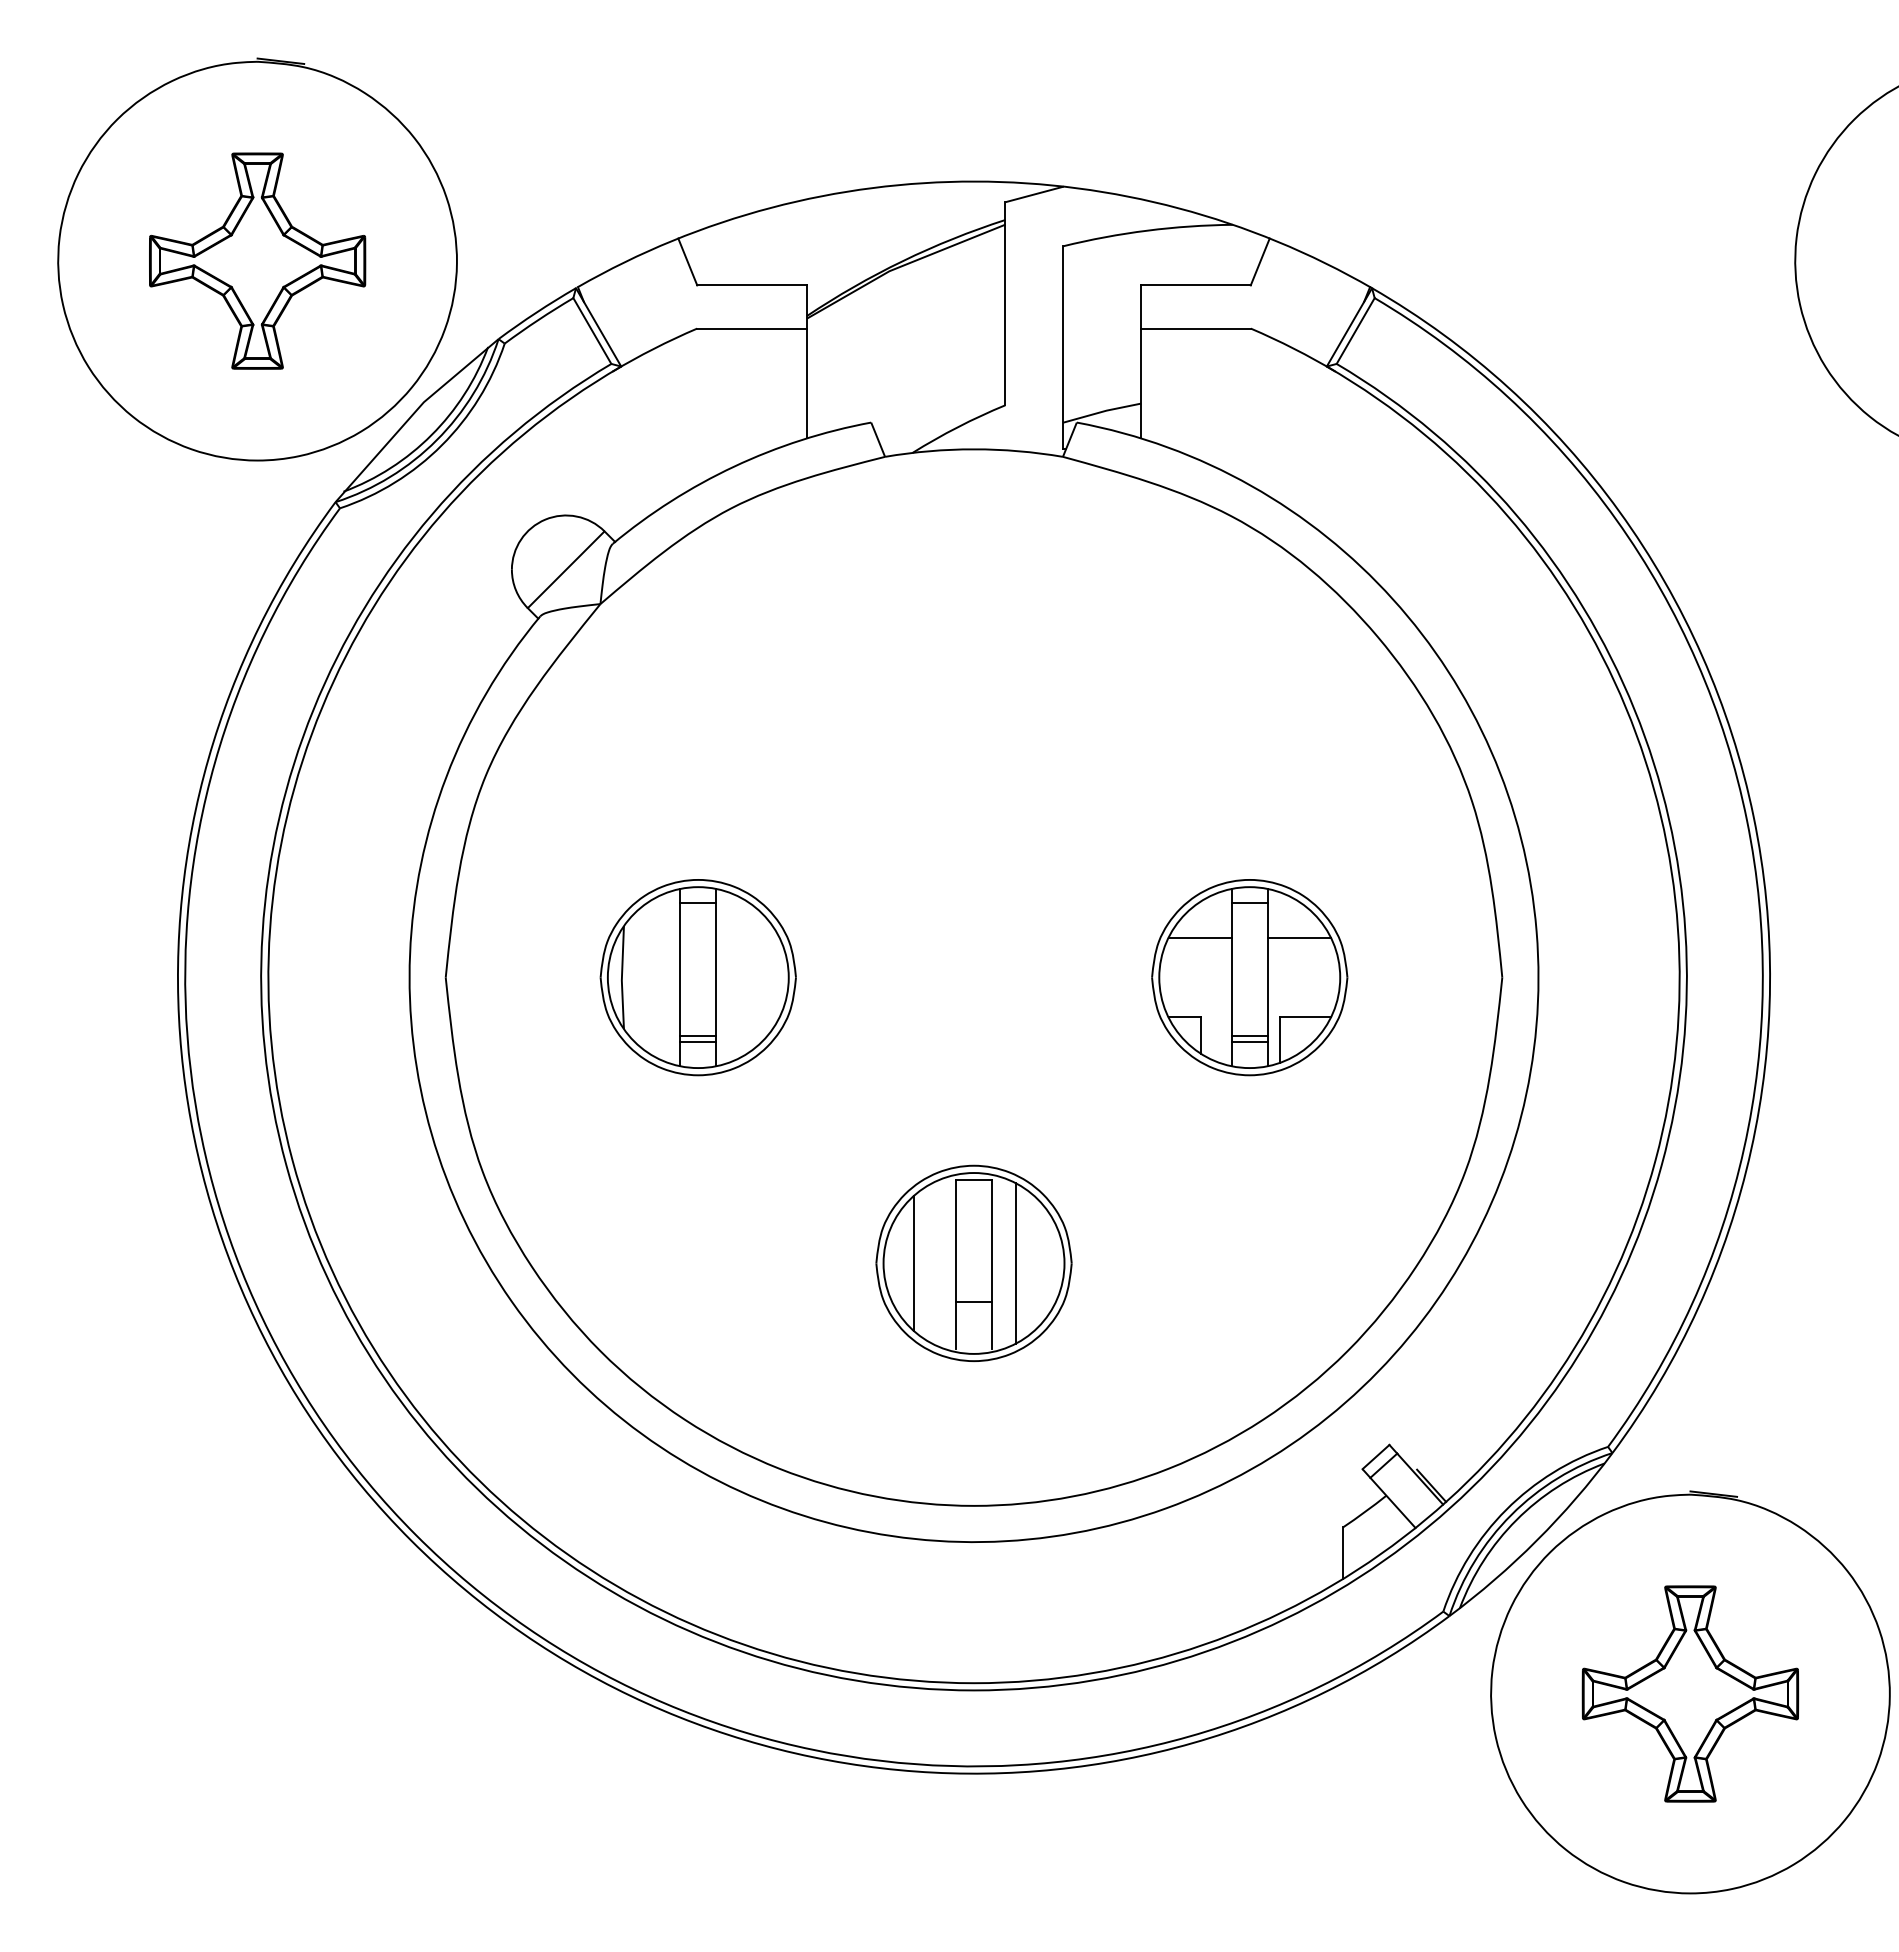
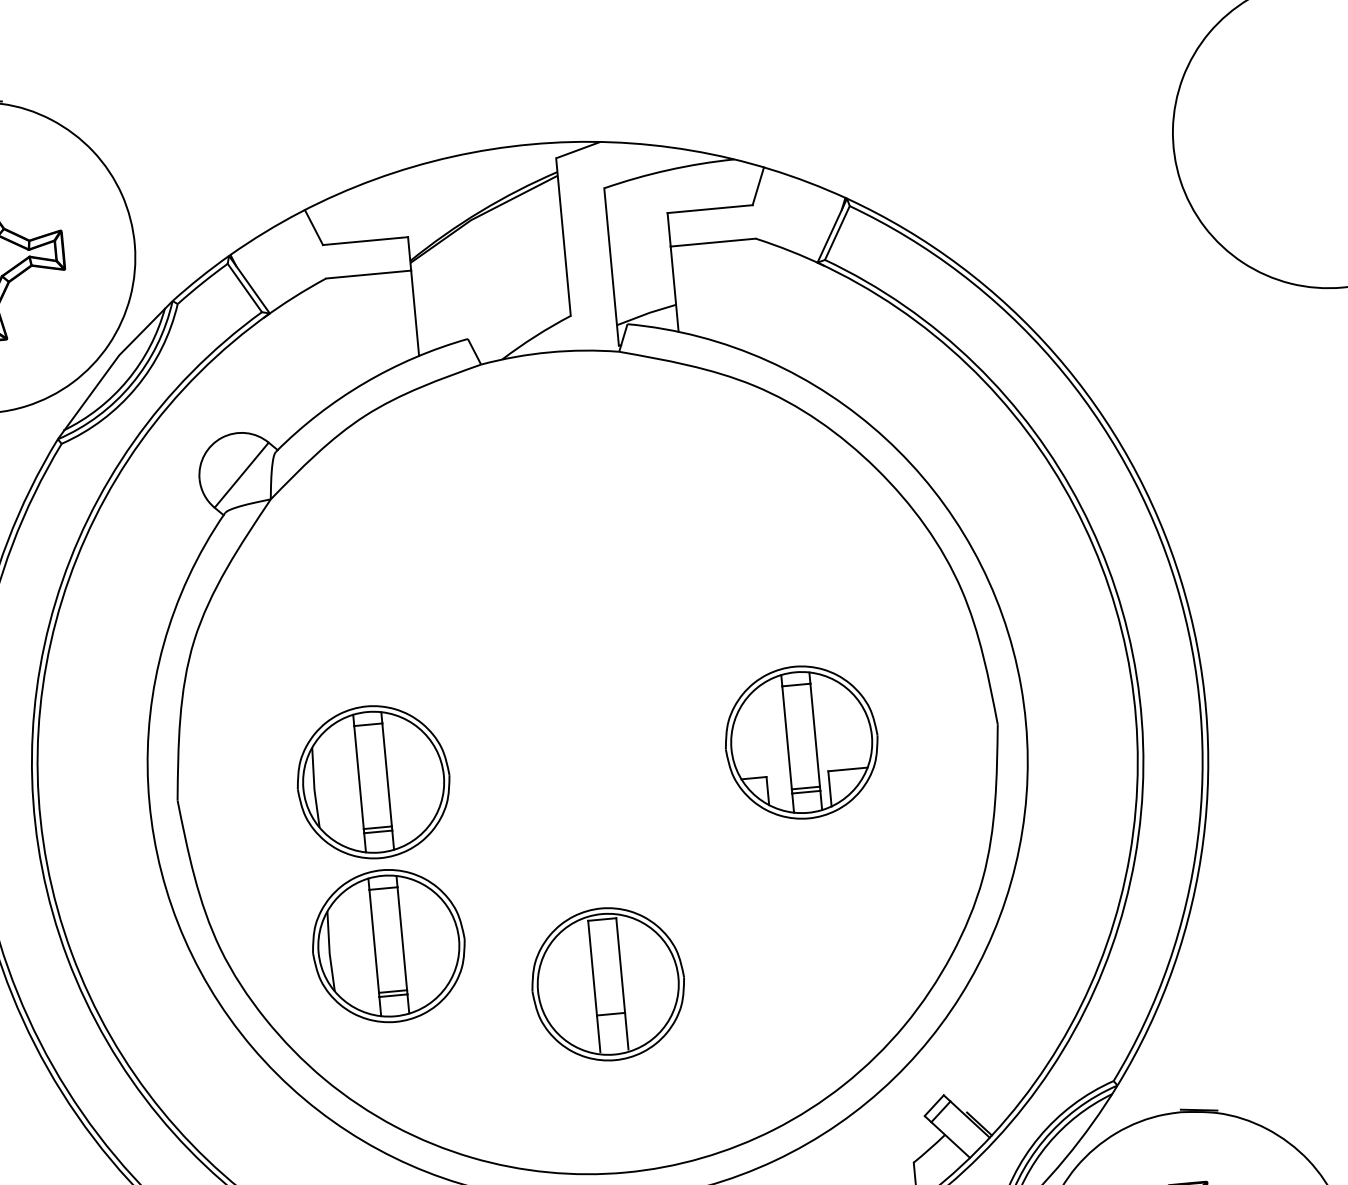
line: (1199, 937) -> (759, 715), removed
line: (1298, 937) -> (836, 707), removed
part: (697, 1188) -> (388, 946), added
line: (914, 1263) -> (562, 988), removed
line: (1015, 1263) -> (640, 981), removed

